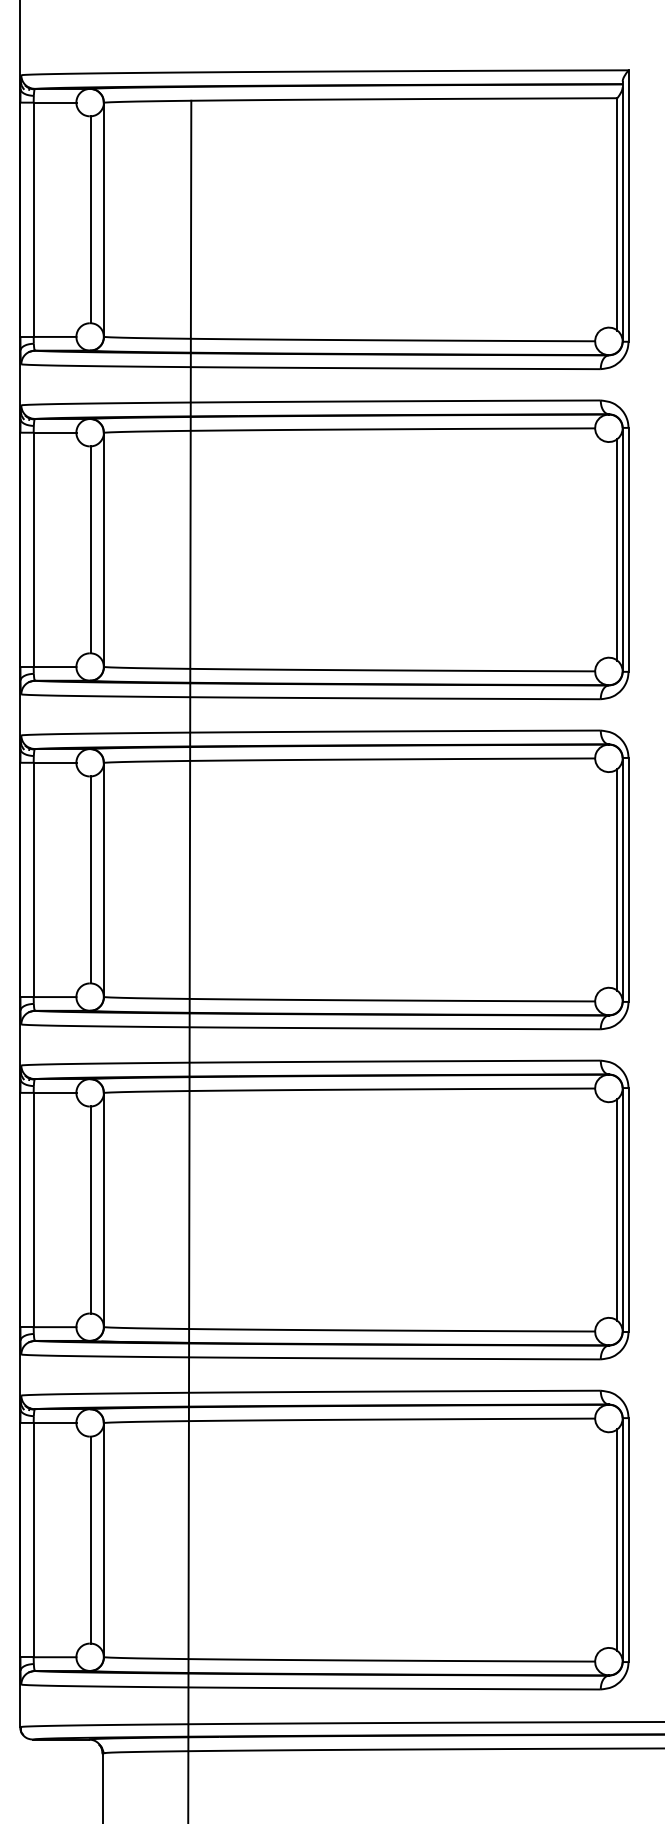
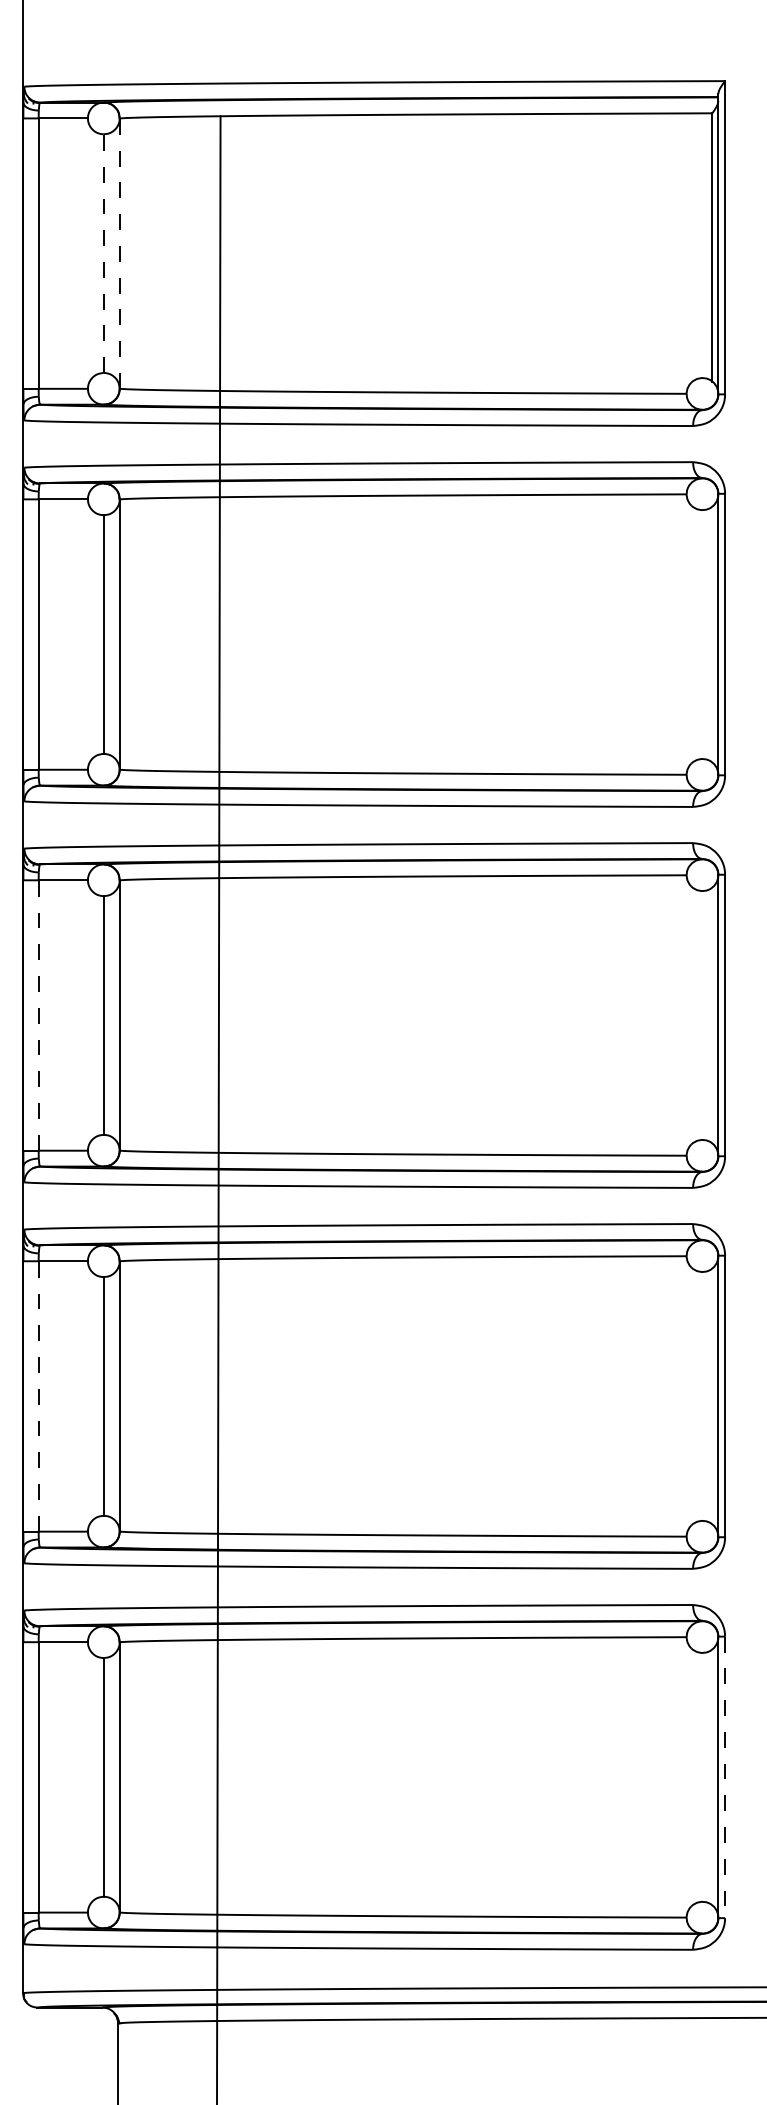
line: (90, 219) -> (104, 253), solid -> dashed
line: (103, 219) -> (119, 253), solid -> dashed
line: (617, 549) -> (712, 634), removed
line: (33, 879) -> (38, 1014), solid -> dashed
line: (617, 879) -> (712, 1014), removed
line: (33, 1209) -> (38, 1395), solid -> dashed
line: (617, 1209) -> (712, 1395), removed
line: (617, 1540) -> (712, 1777), removed
line: (628, 1540) -> (725, 1777), solid -> dashed

